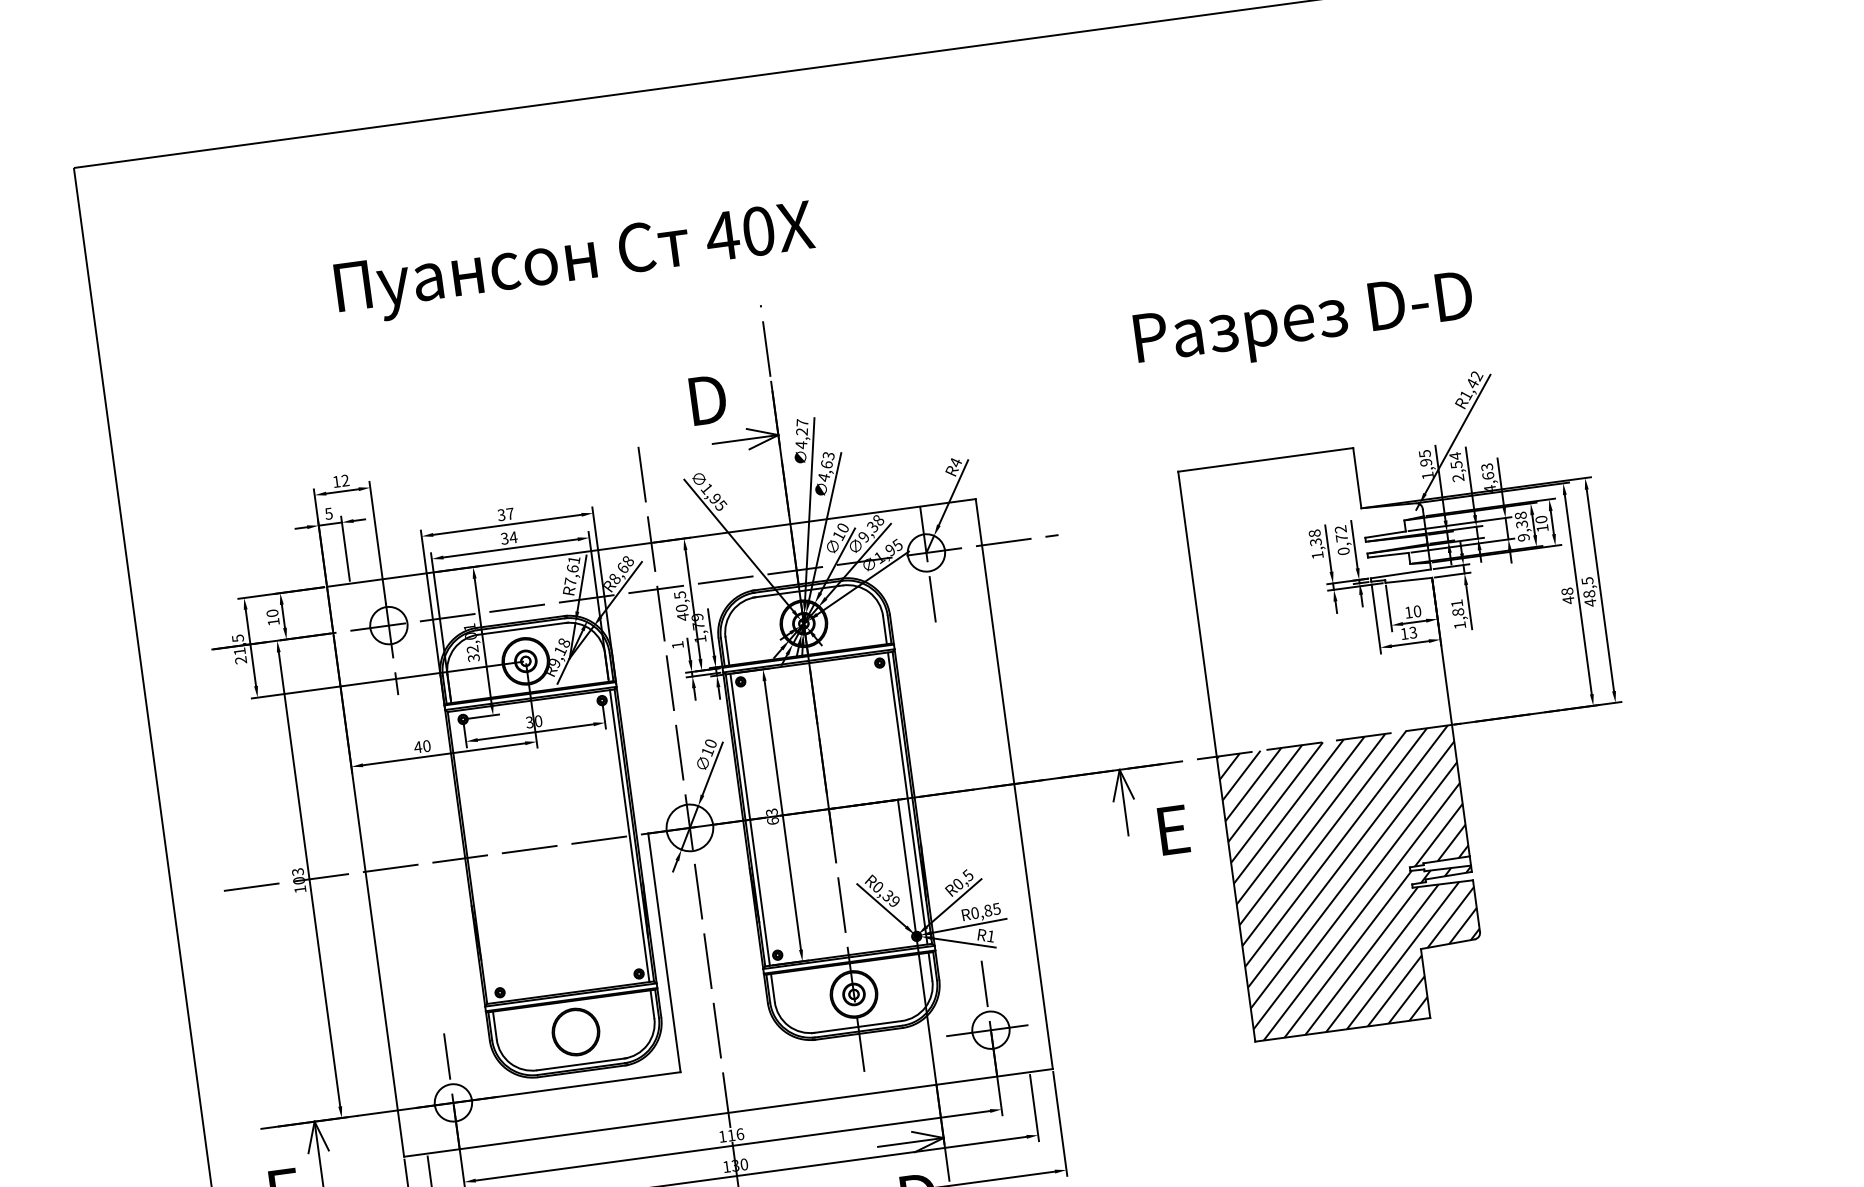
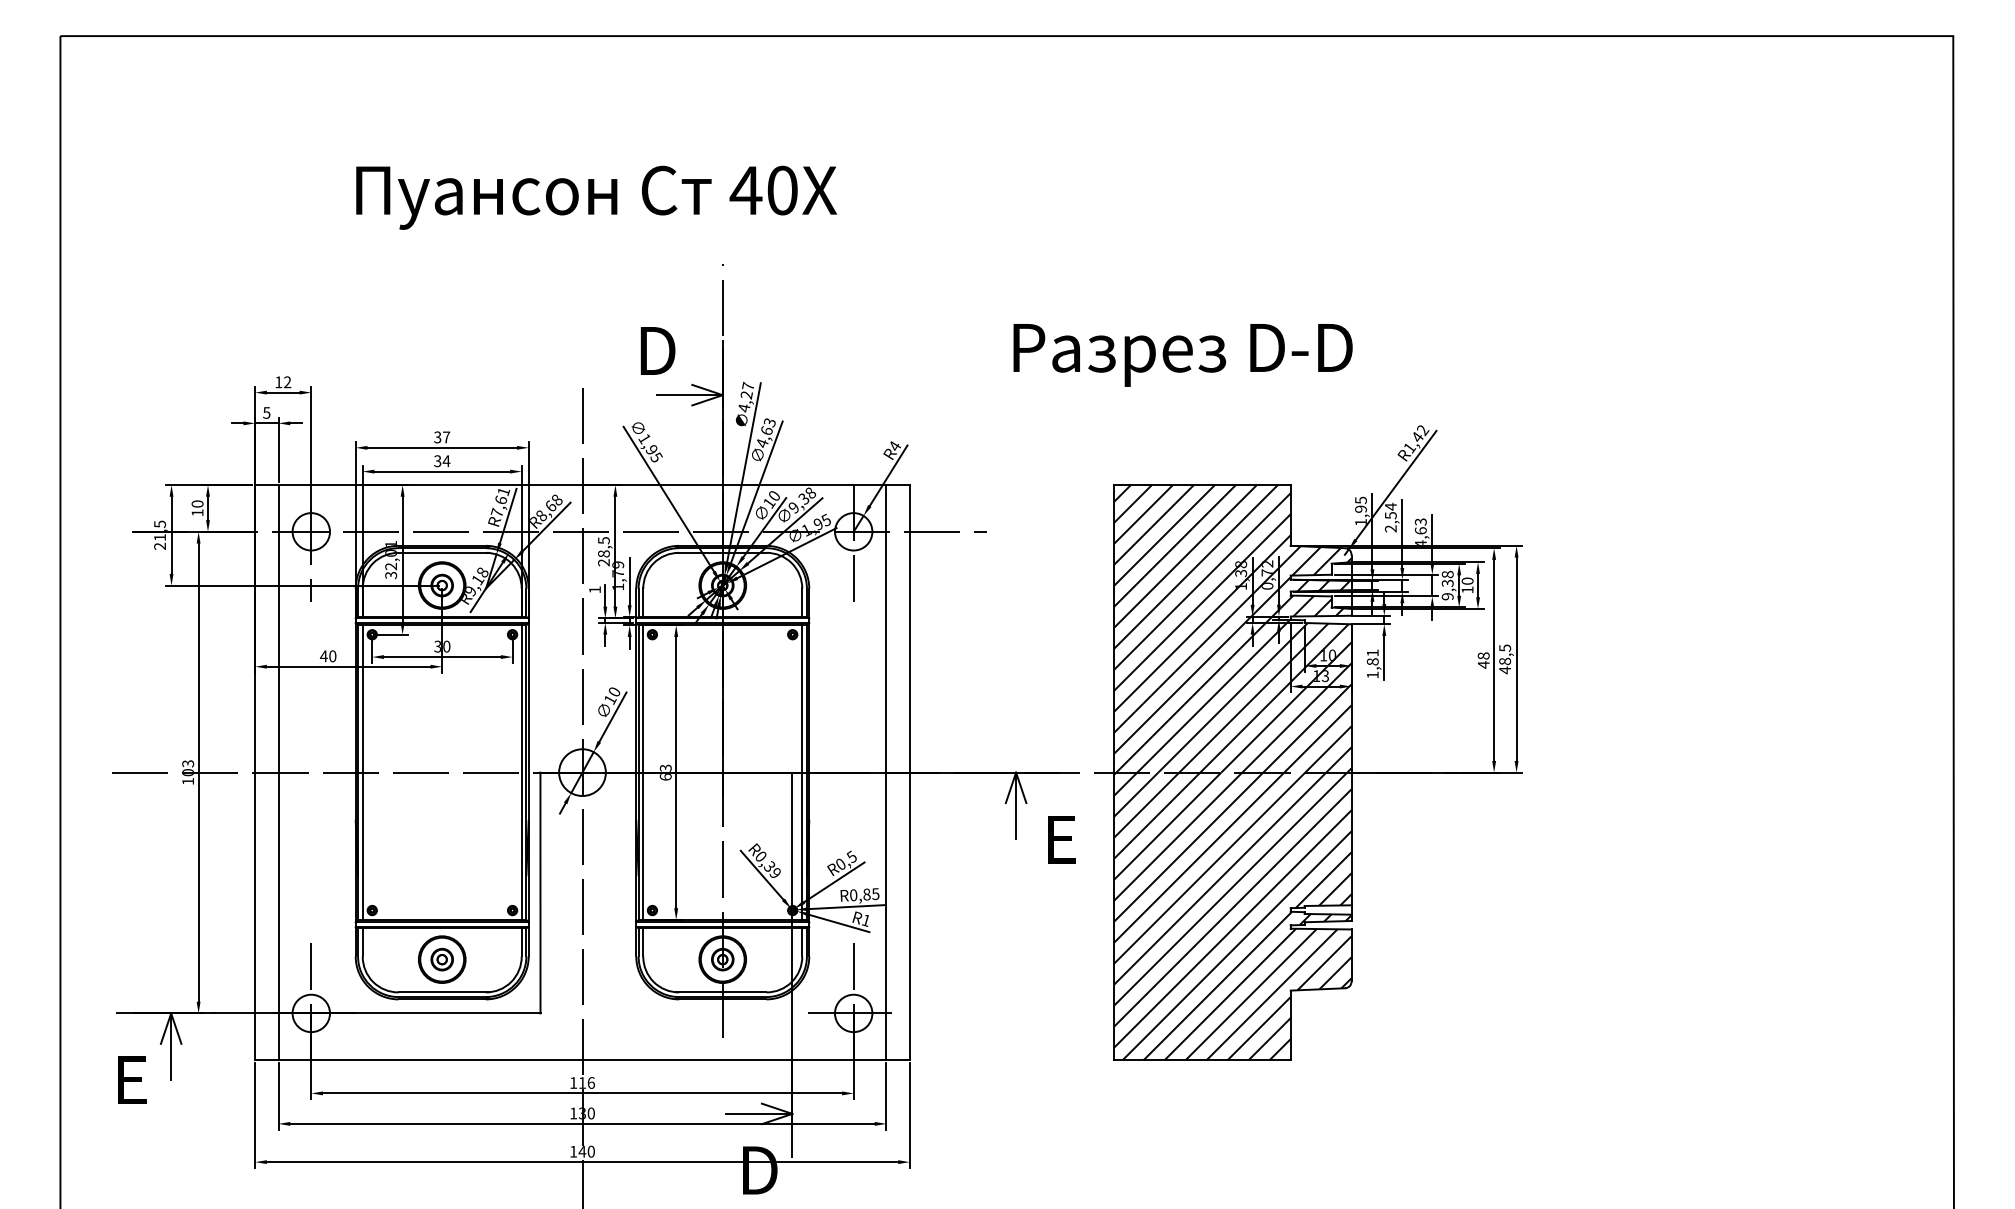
text: (575, 263) -> (596, 197), moved
text: (1303, 323) -> (1182, 355), moved
hatch: (1314, 598) -> (1232, 628), added
text: (682, 612) -> (603, 558), 40,5 -> 28,5
line: (991, 787) -> (886, 772), added
line: (471, 857) -> (362, 772), added
line: (388, 868) -> (278, 772), added
part: (575, 1032) -> (441, 959), added

